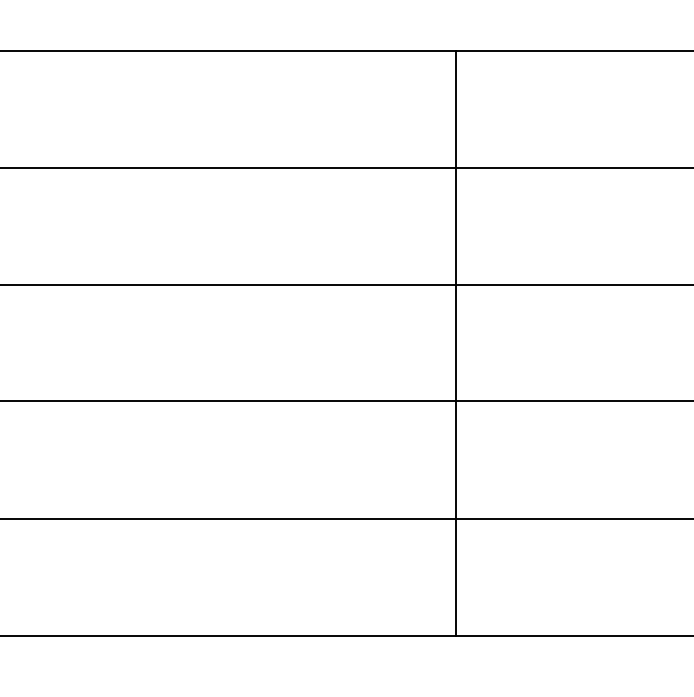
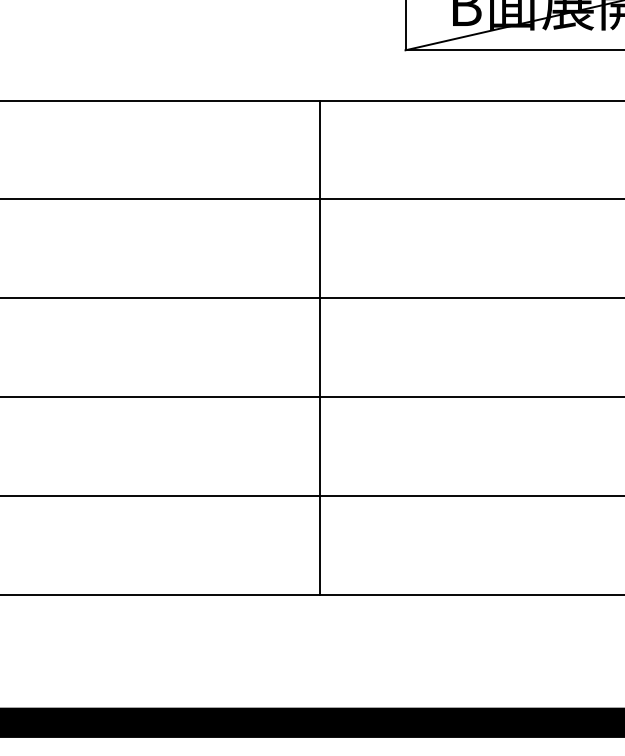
line: (456, 342) -> (320, 347), moved

